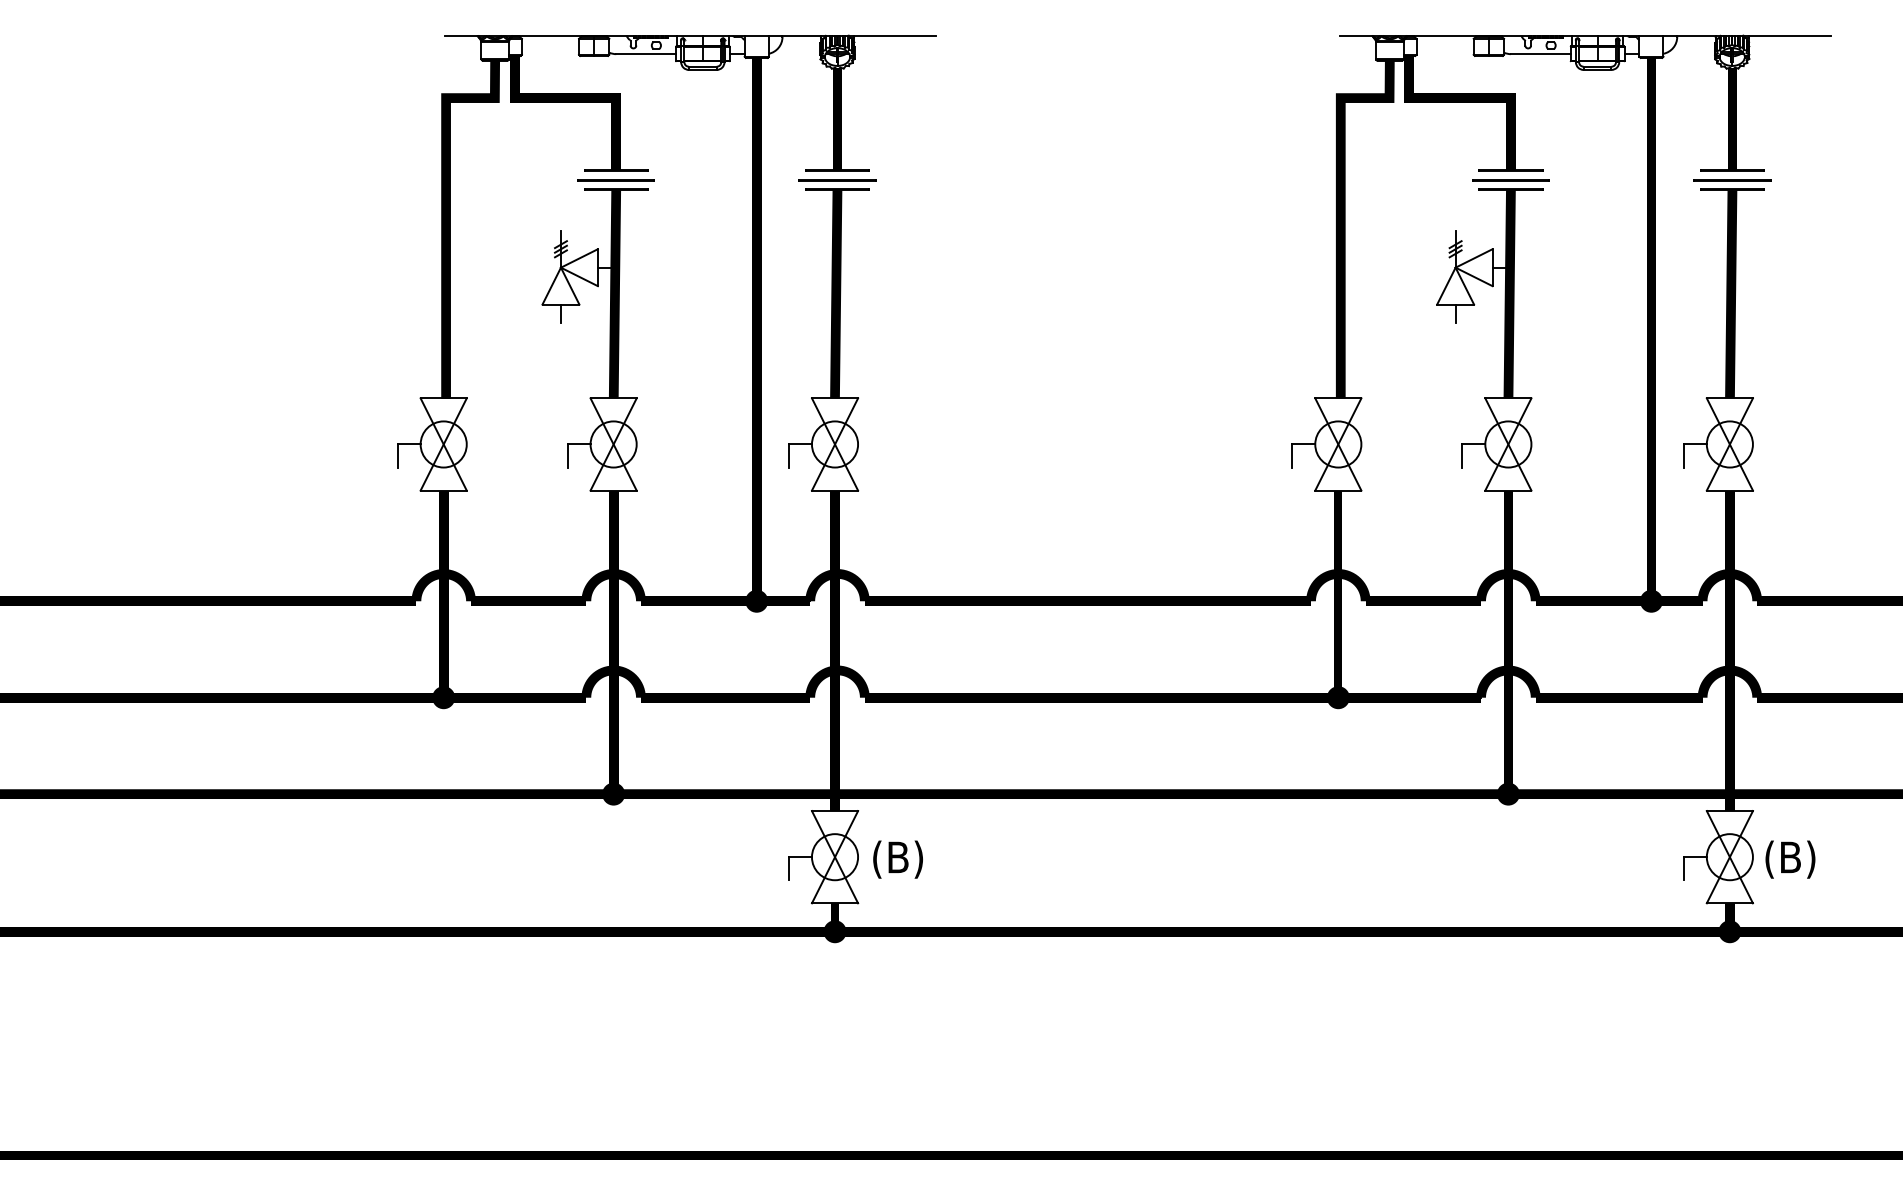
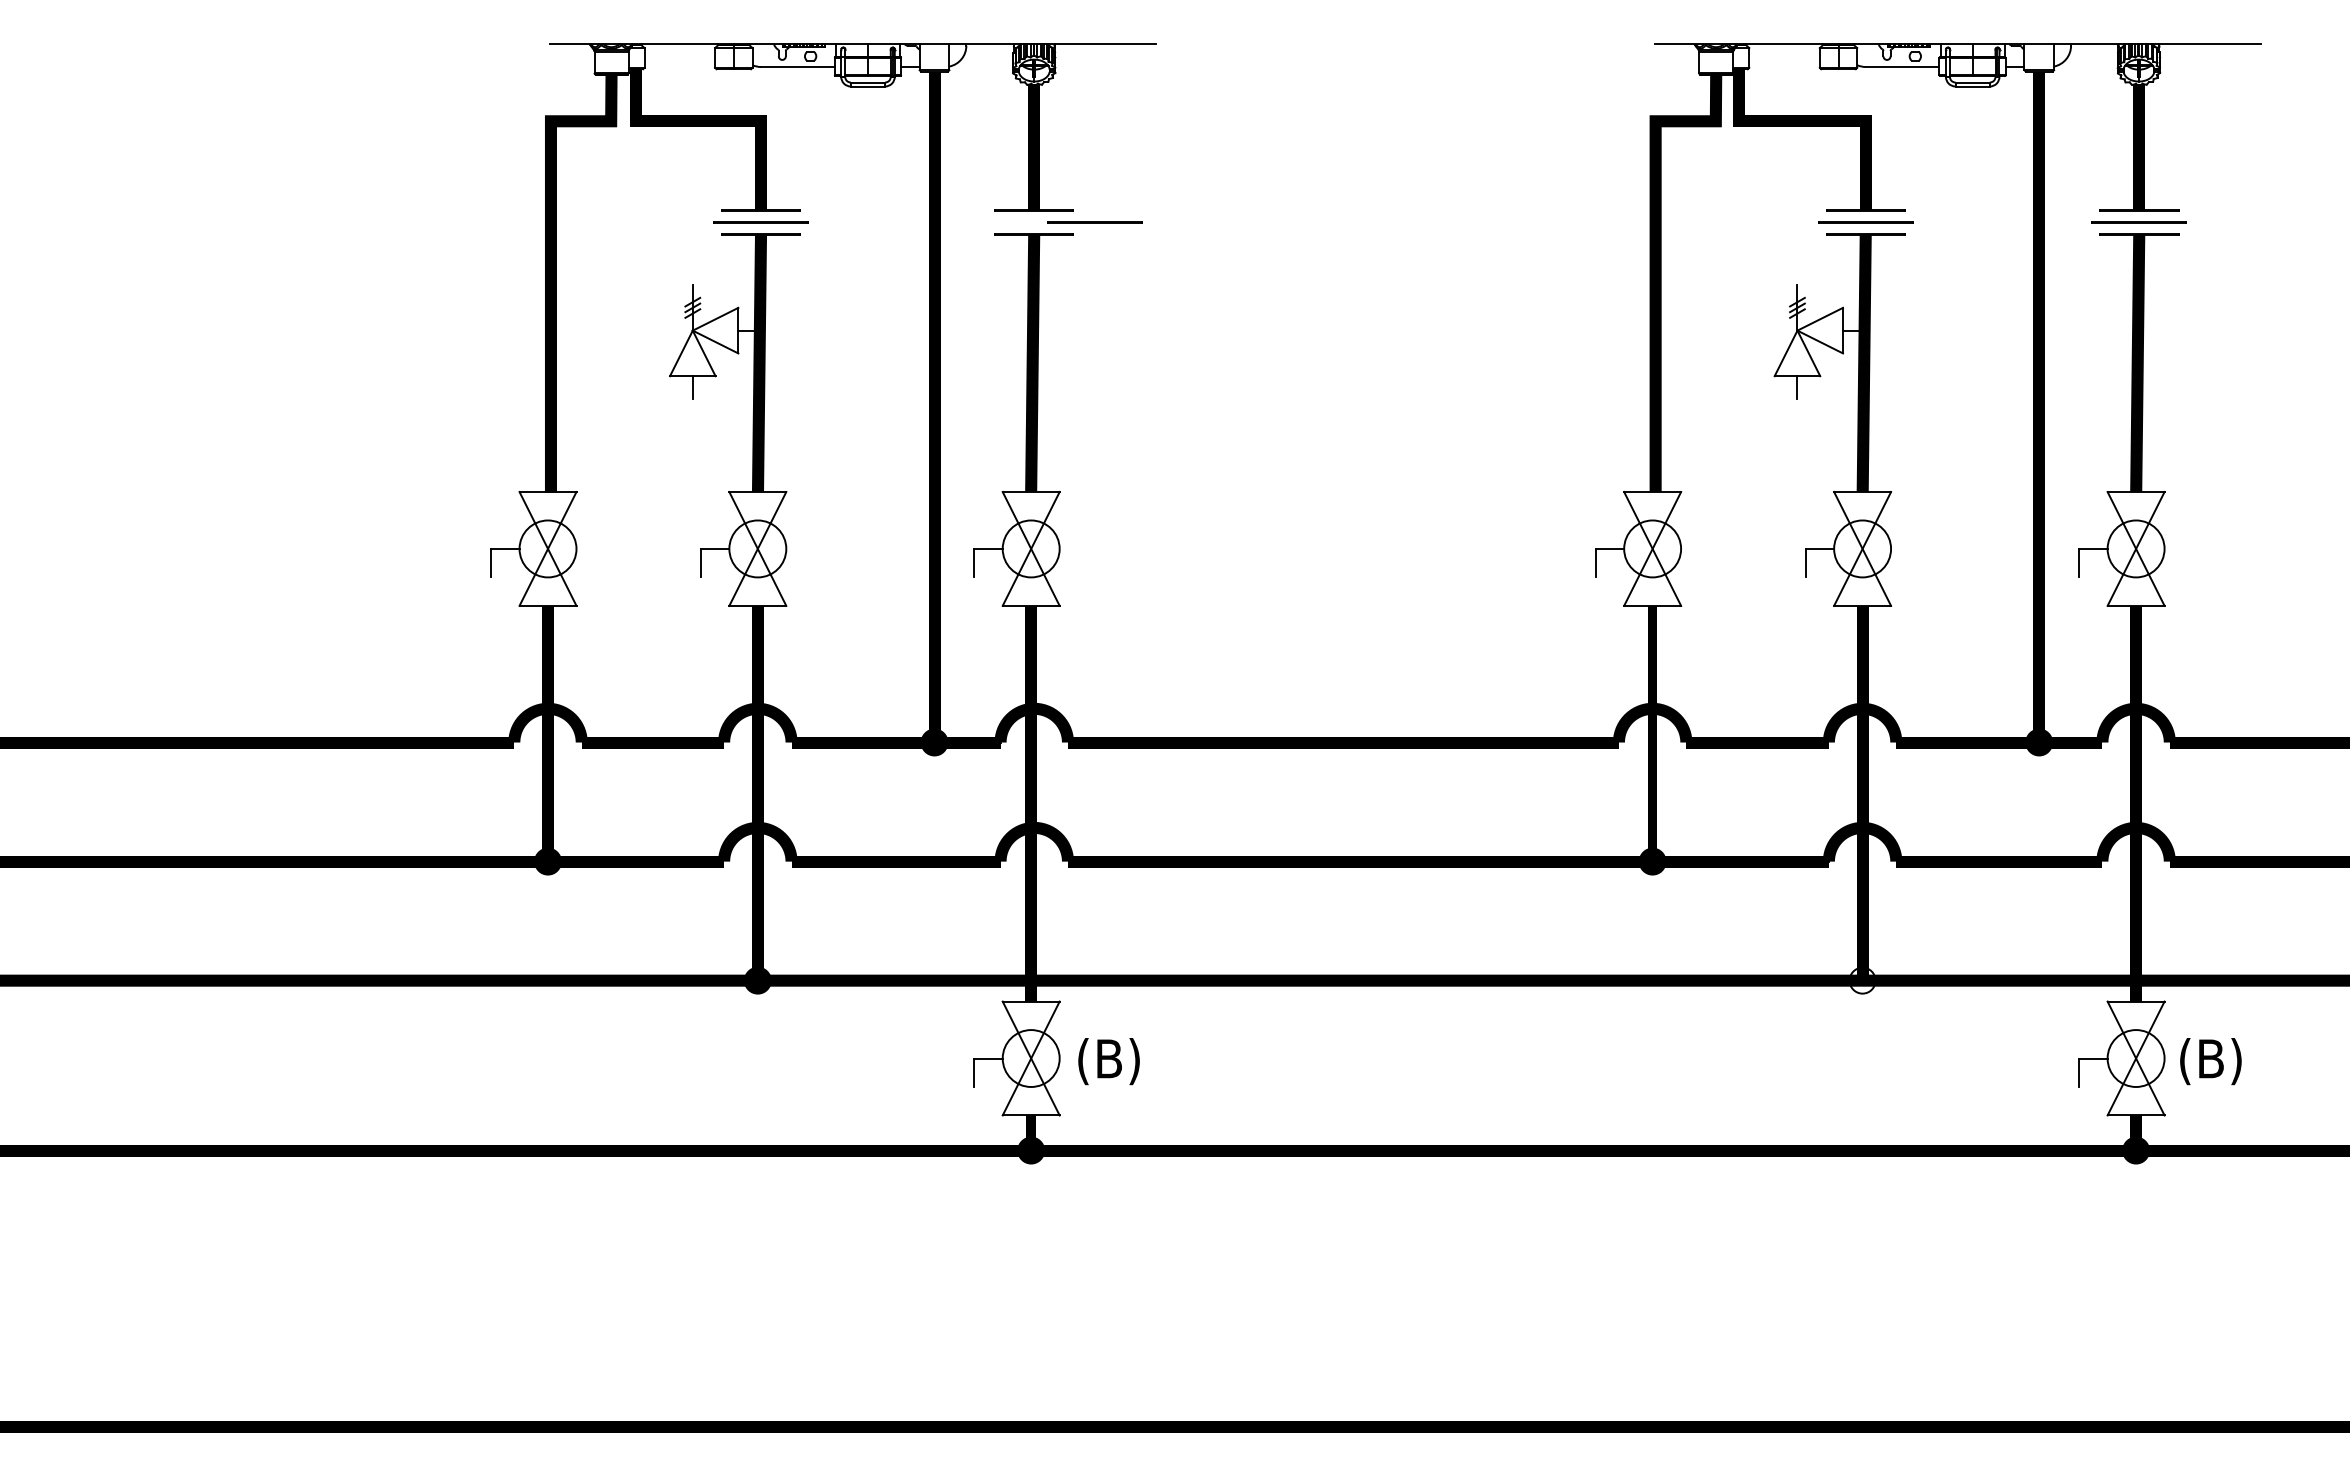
line: (836, 180) -> (1094, 222), moved
fill: (1508, 793) -> (1862, 980), removed

